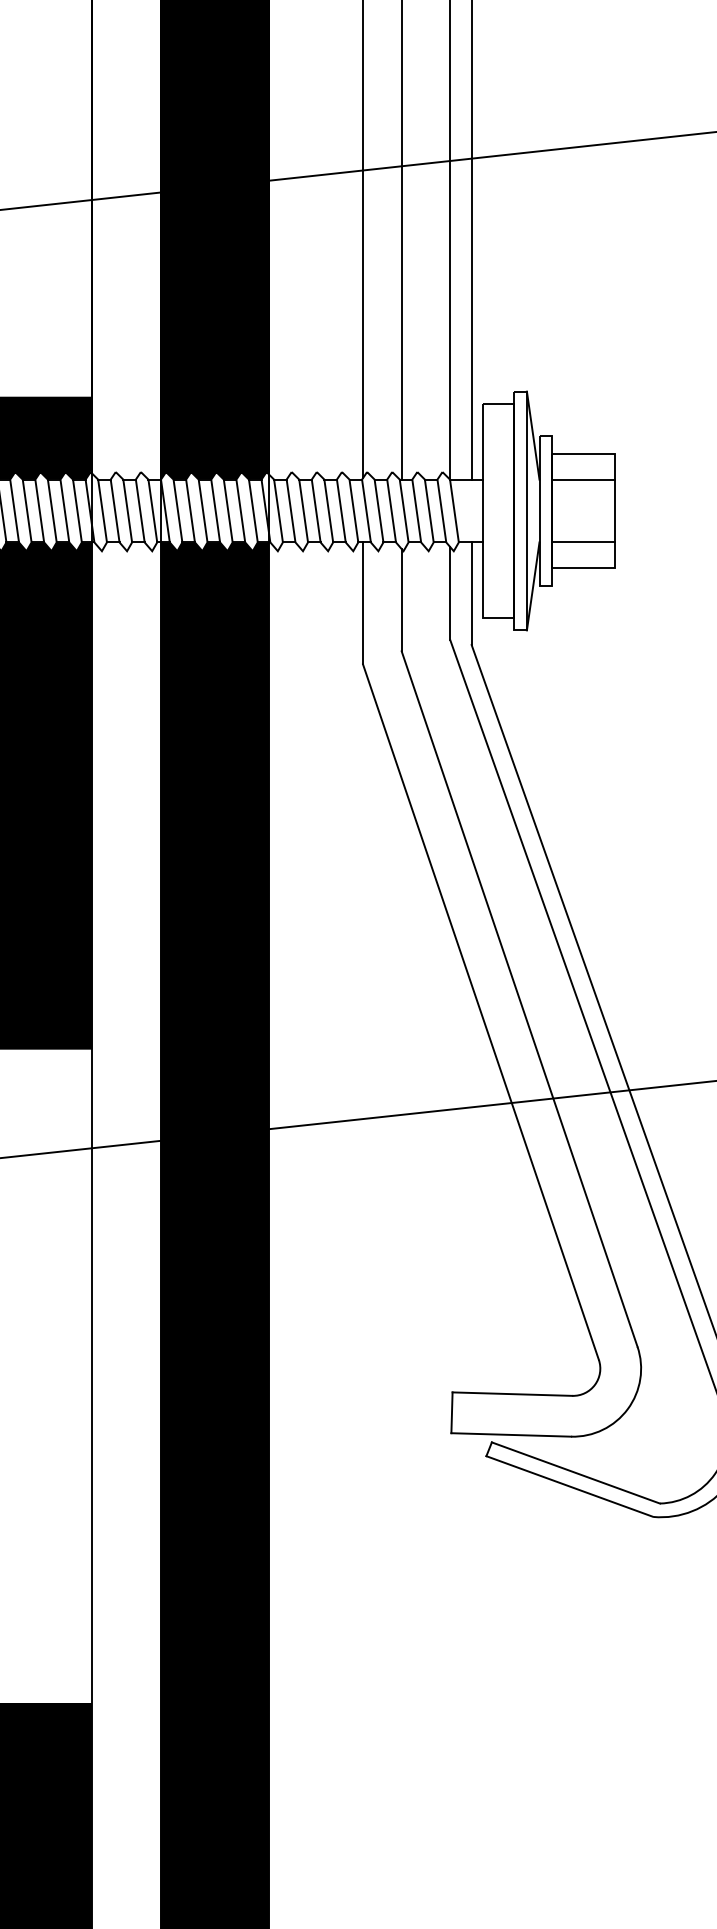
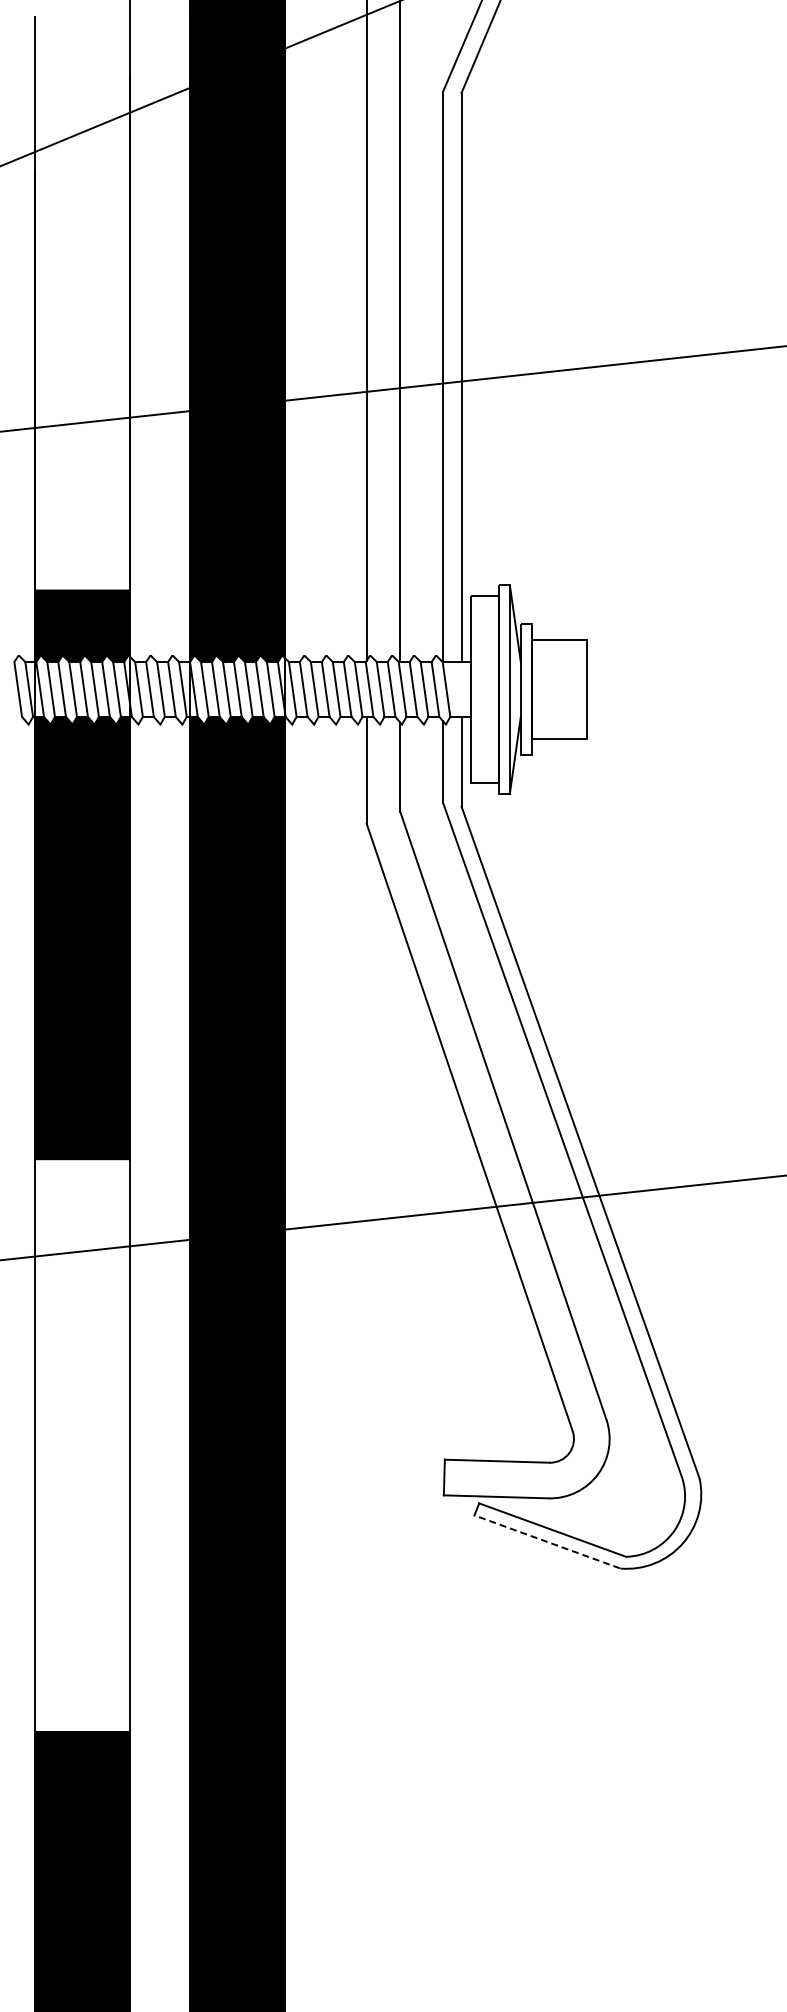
line: (582, 480) -> (558, 662), removed
line: (582, 541) -> (558, 716), removed
line: (568, 1486) -> (546, 1541), solid -> dashed

